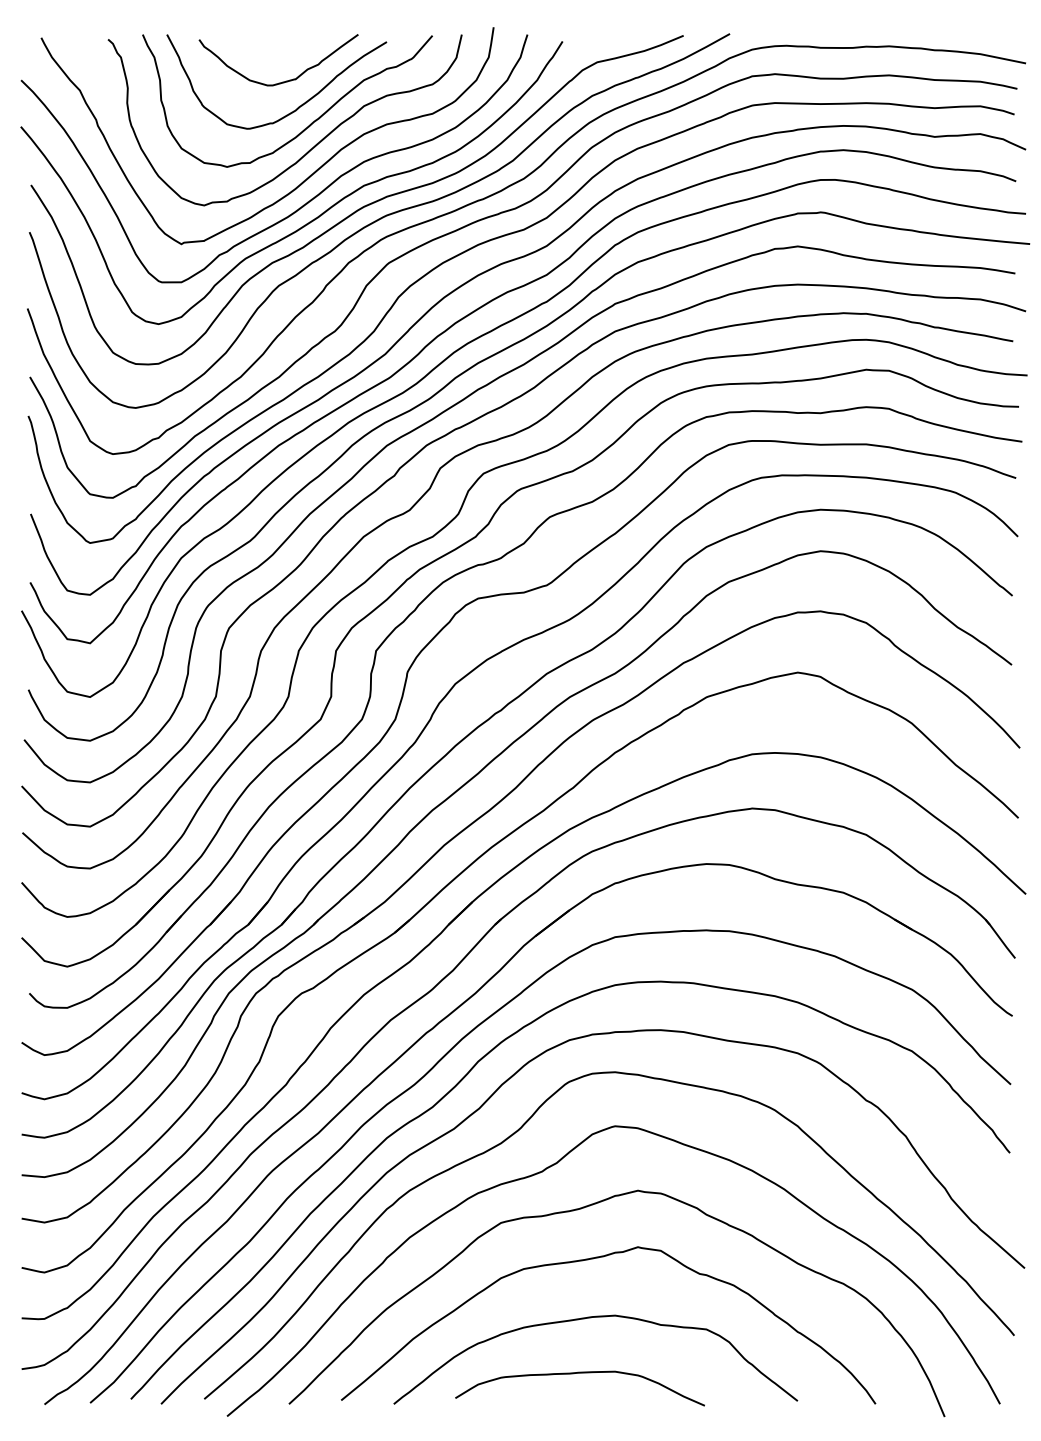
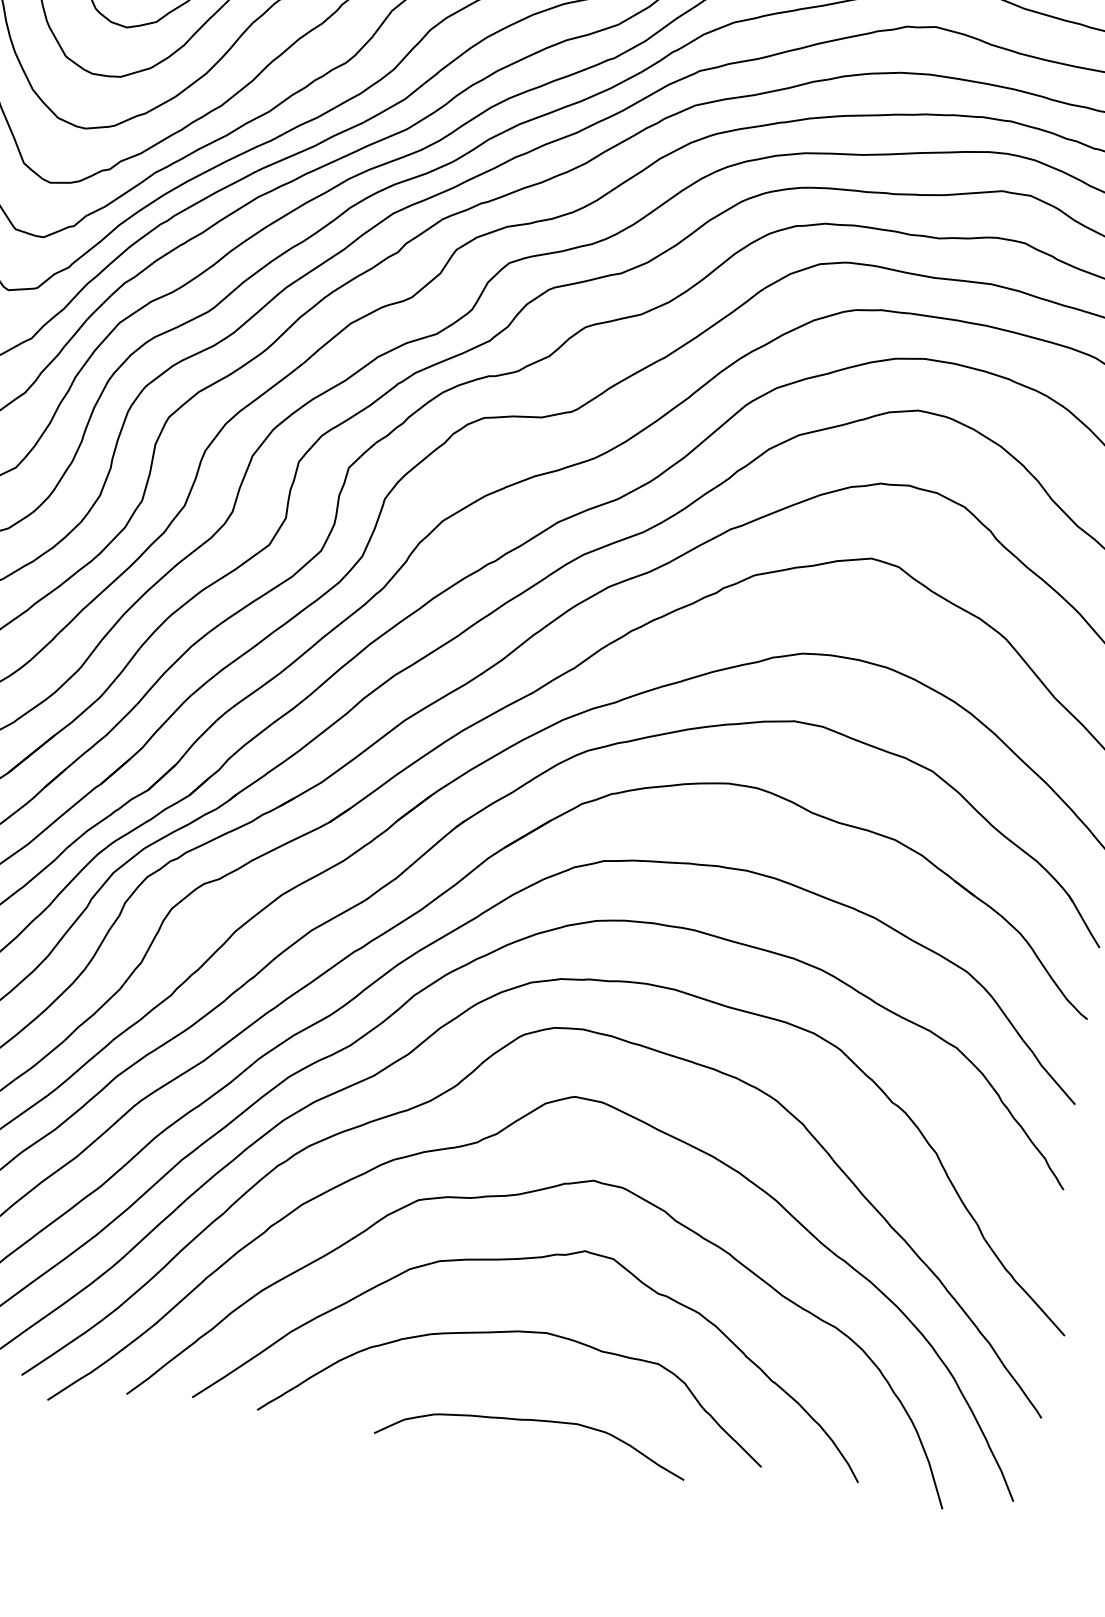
curve: (579, 1373) -> (532, 1421), moved

